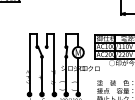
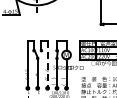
line: (54, 64) -> (47, 64), solid -> dashed

